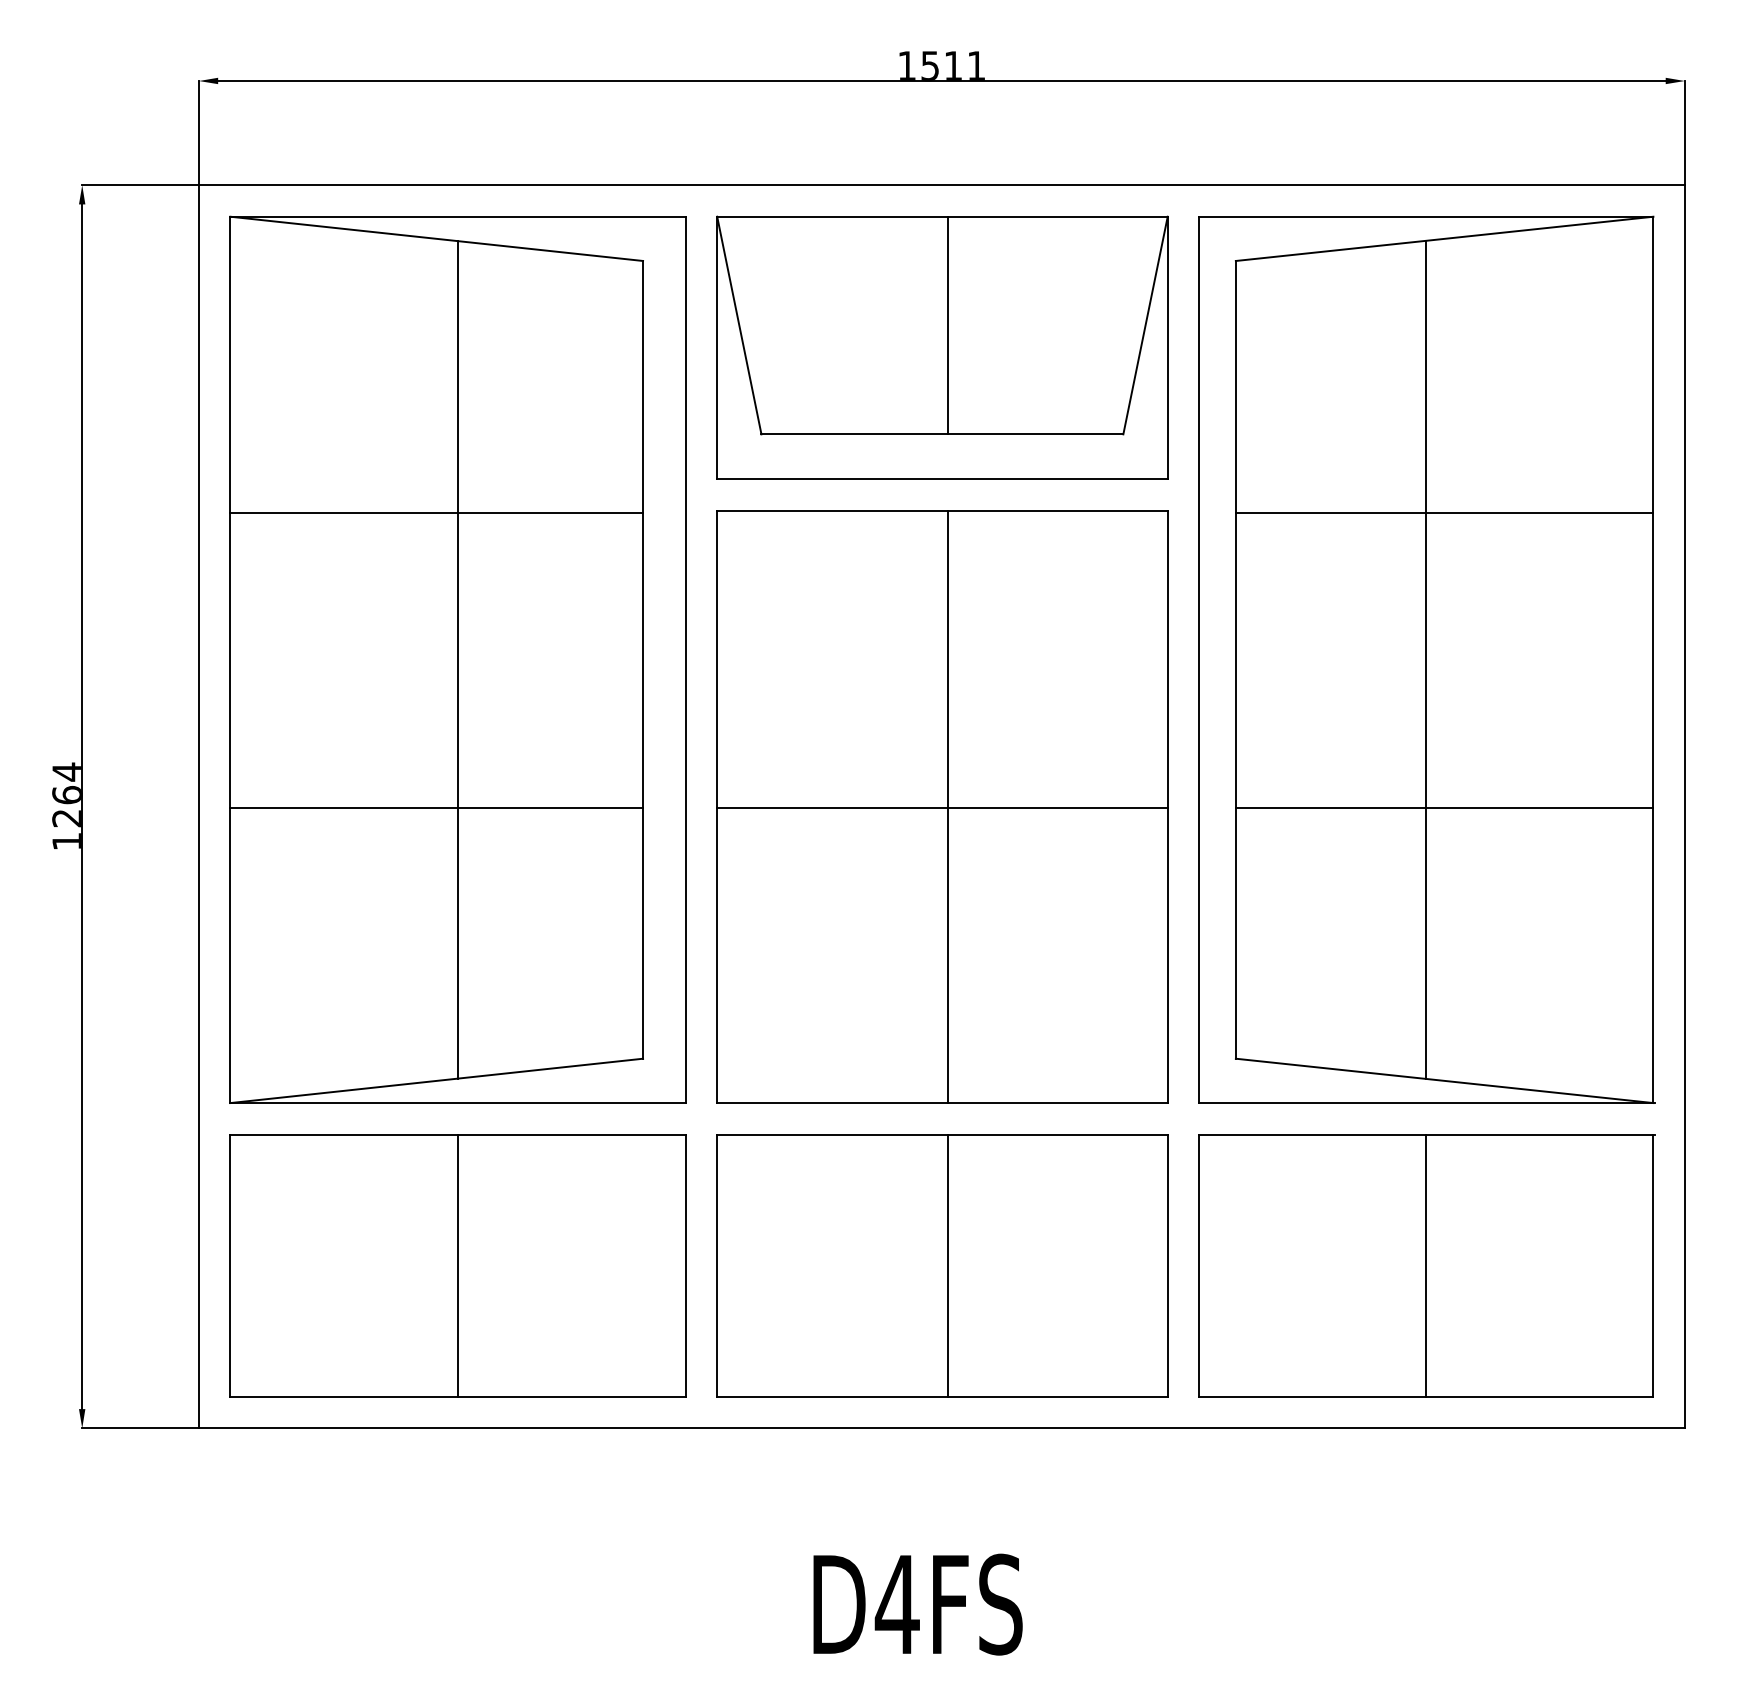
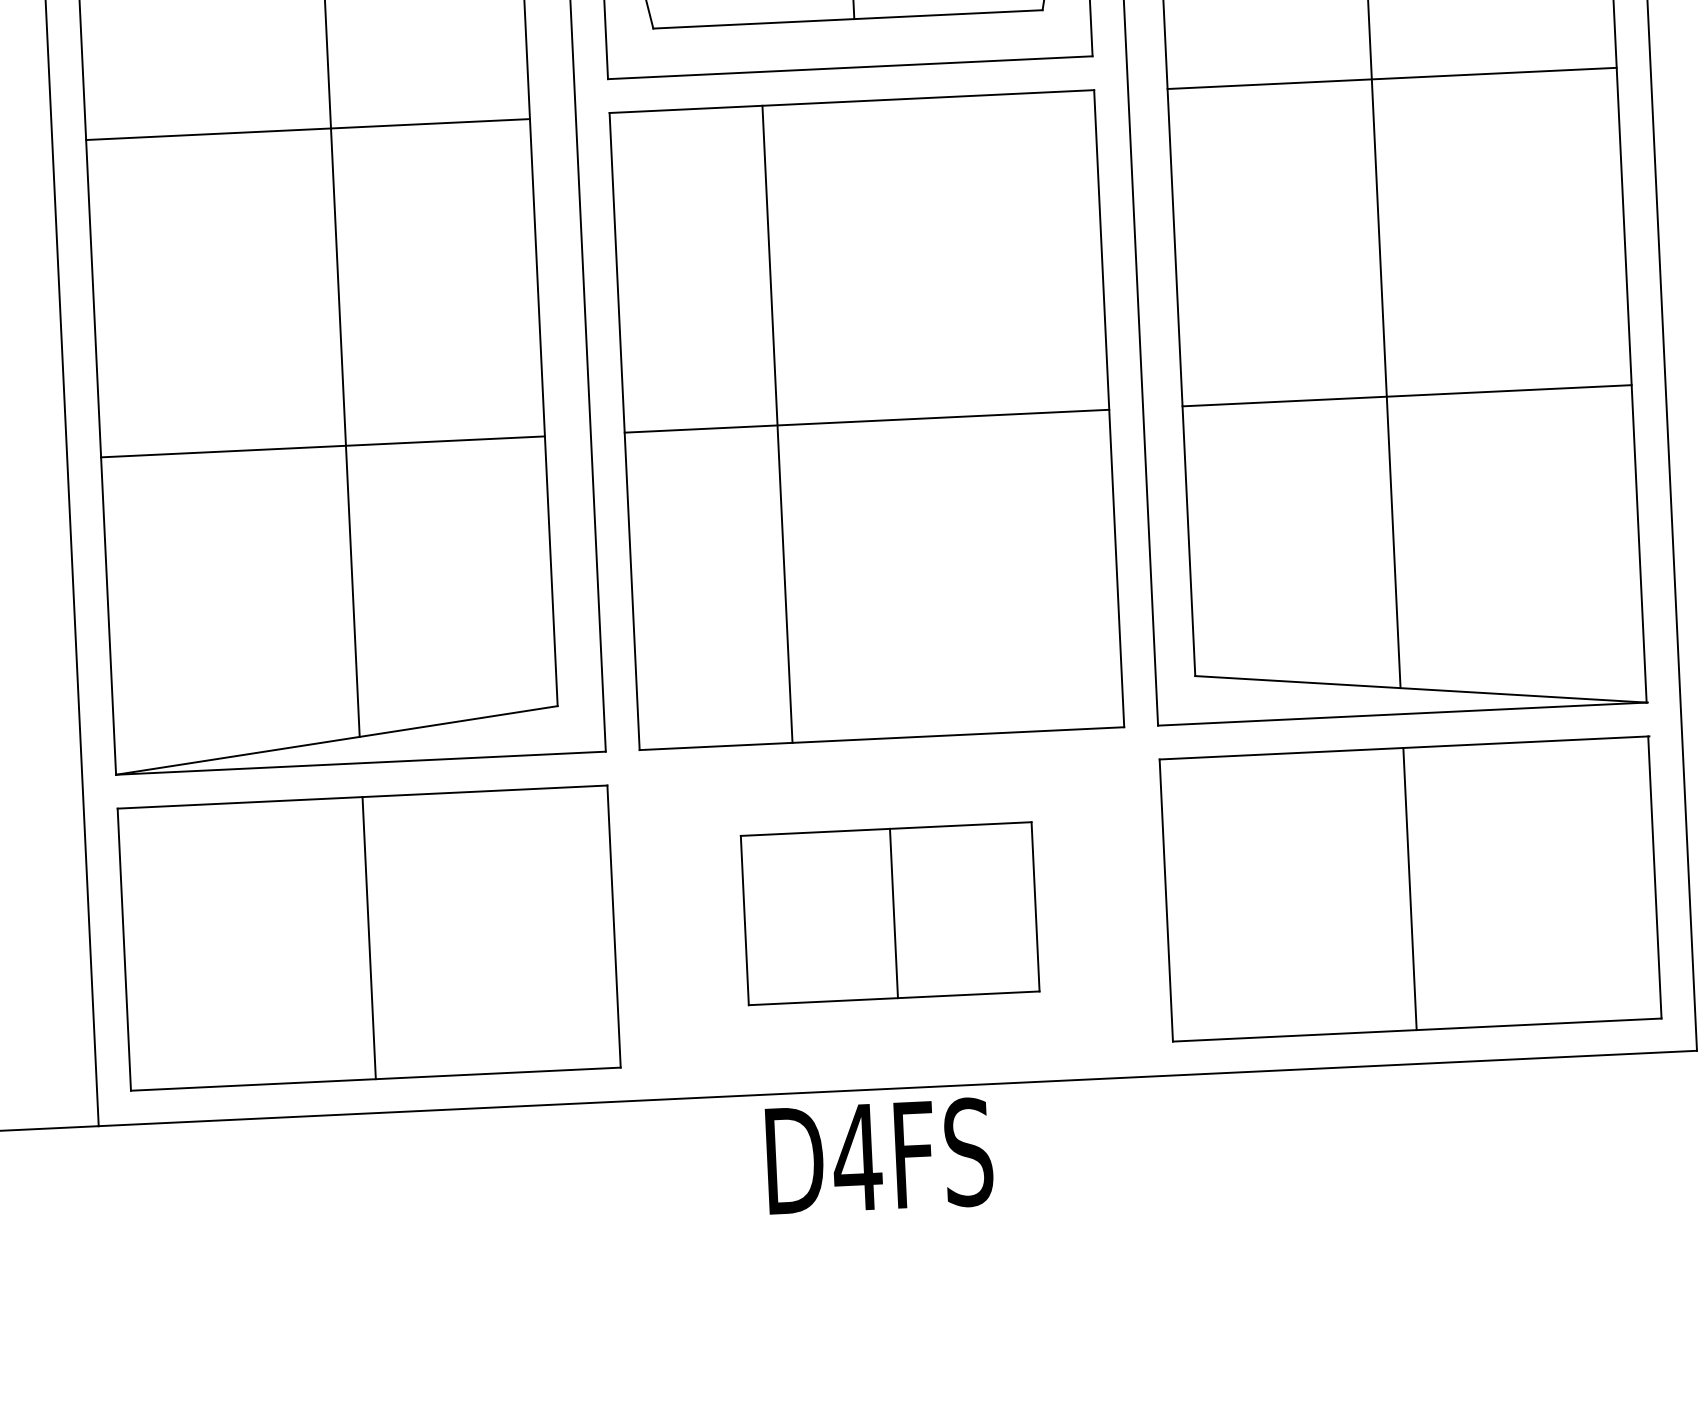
line: (948, 806) -> (777, 423), moved
part: (942, 1265) -> (890, 913), size x0.6
text: (917, 1604) -> (879, 1156), moved

